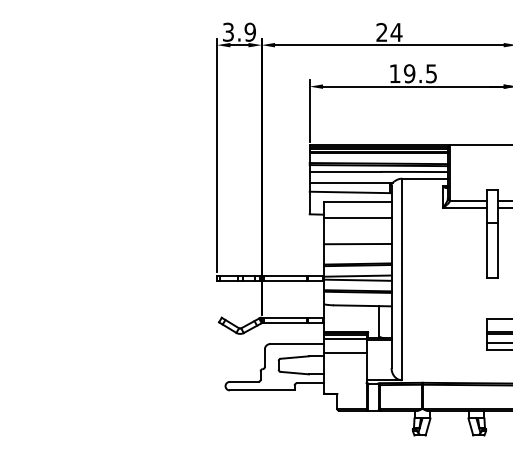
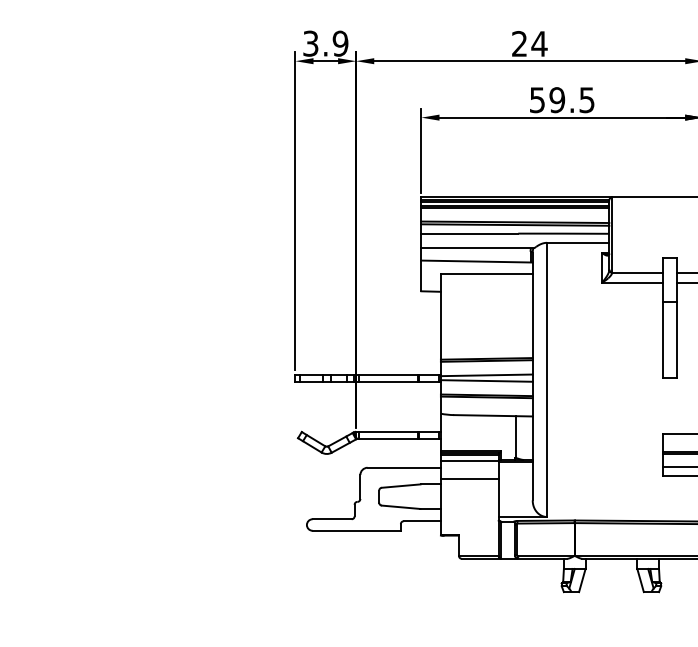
text: (394, 73) -> (536, 99), 19.5 -> 59.5
line: (357, 217) -> (486, 295), removed
line: (357, 243) -> (486, 330), removed

